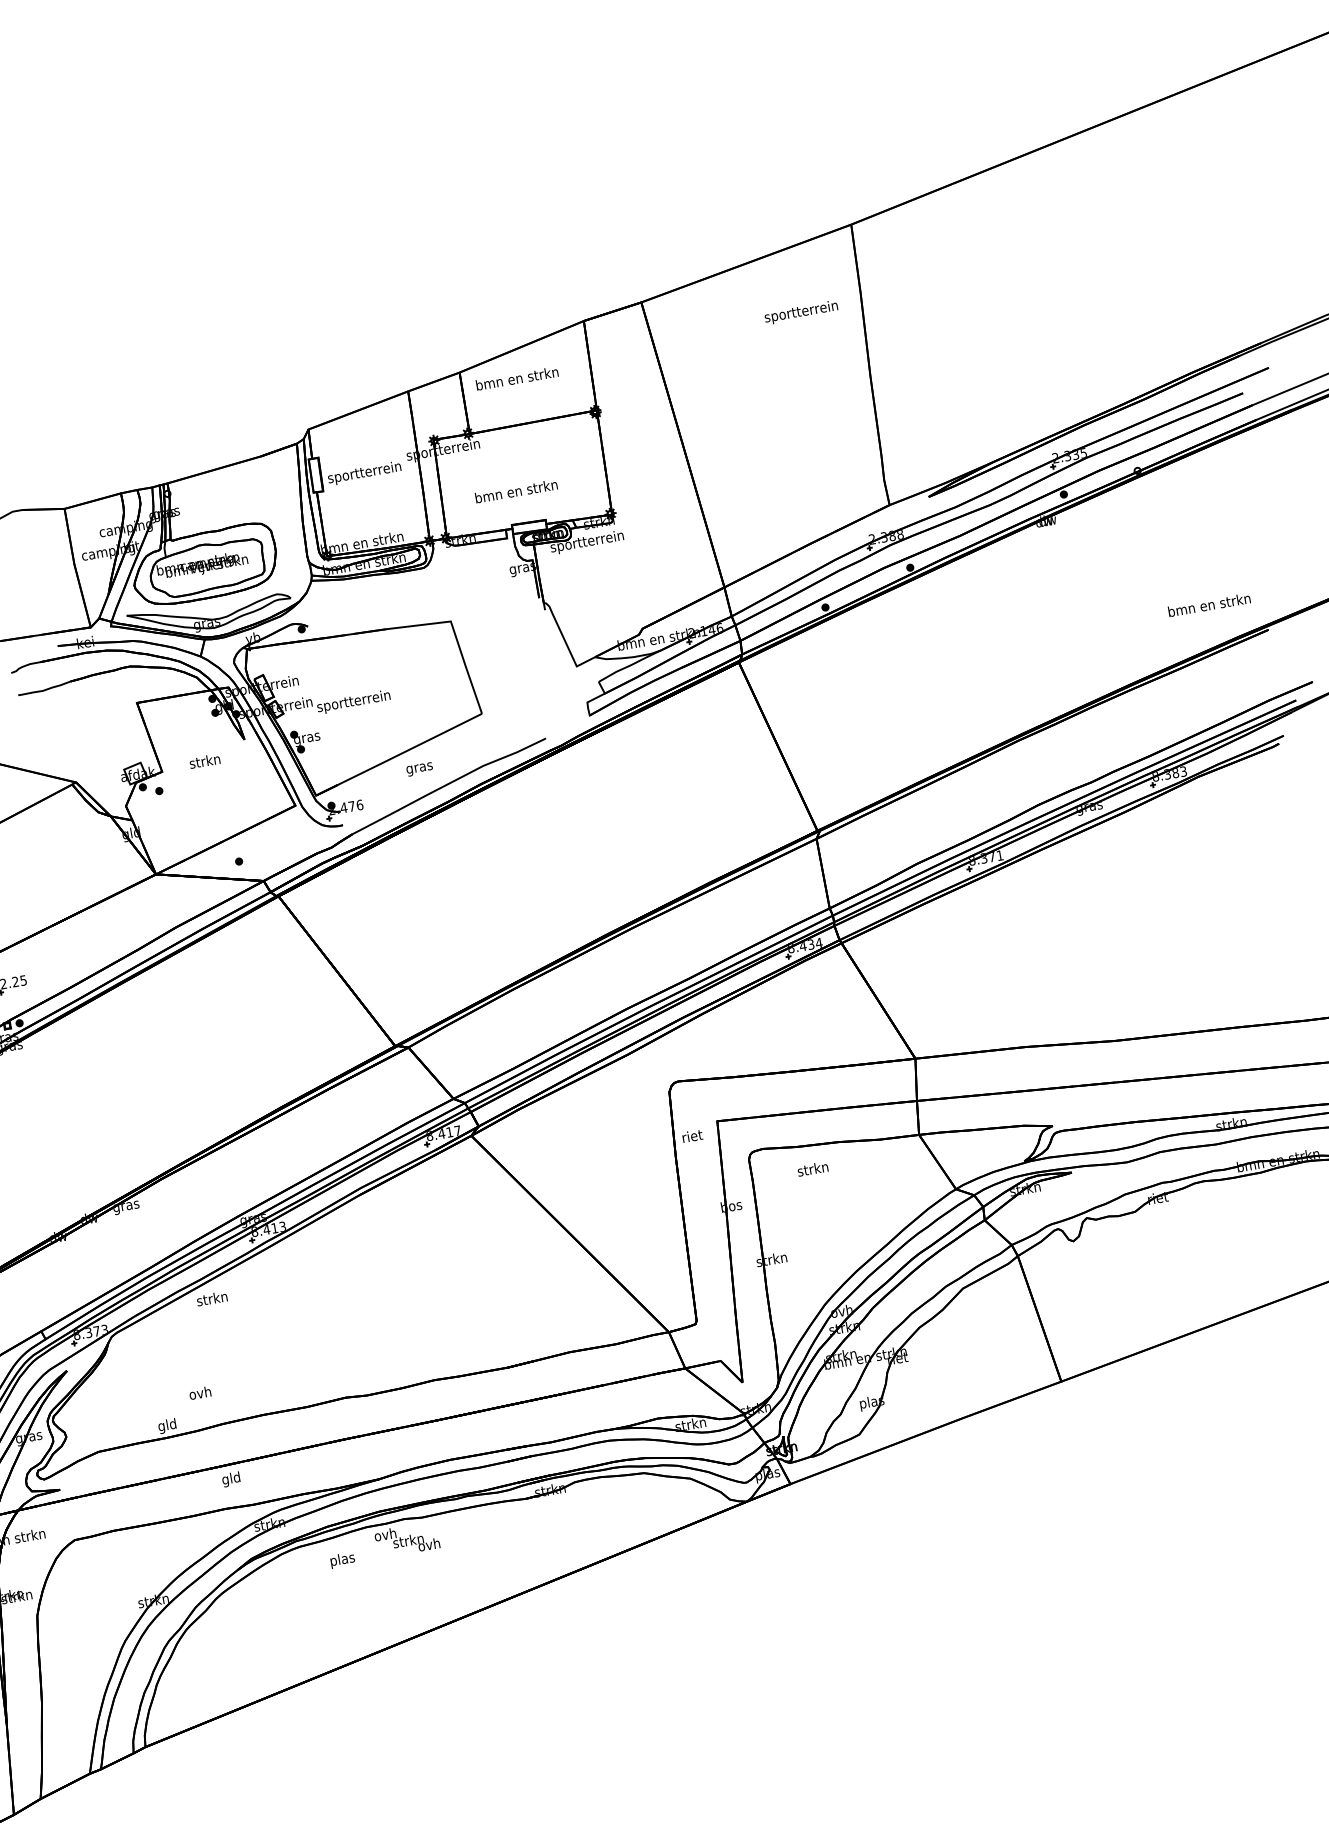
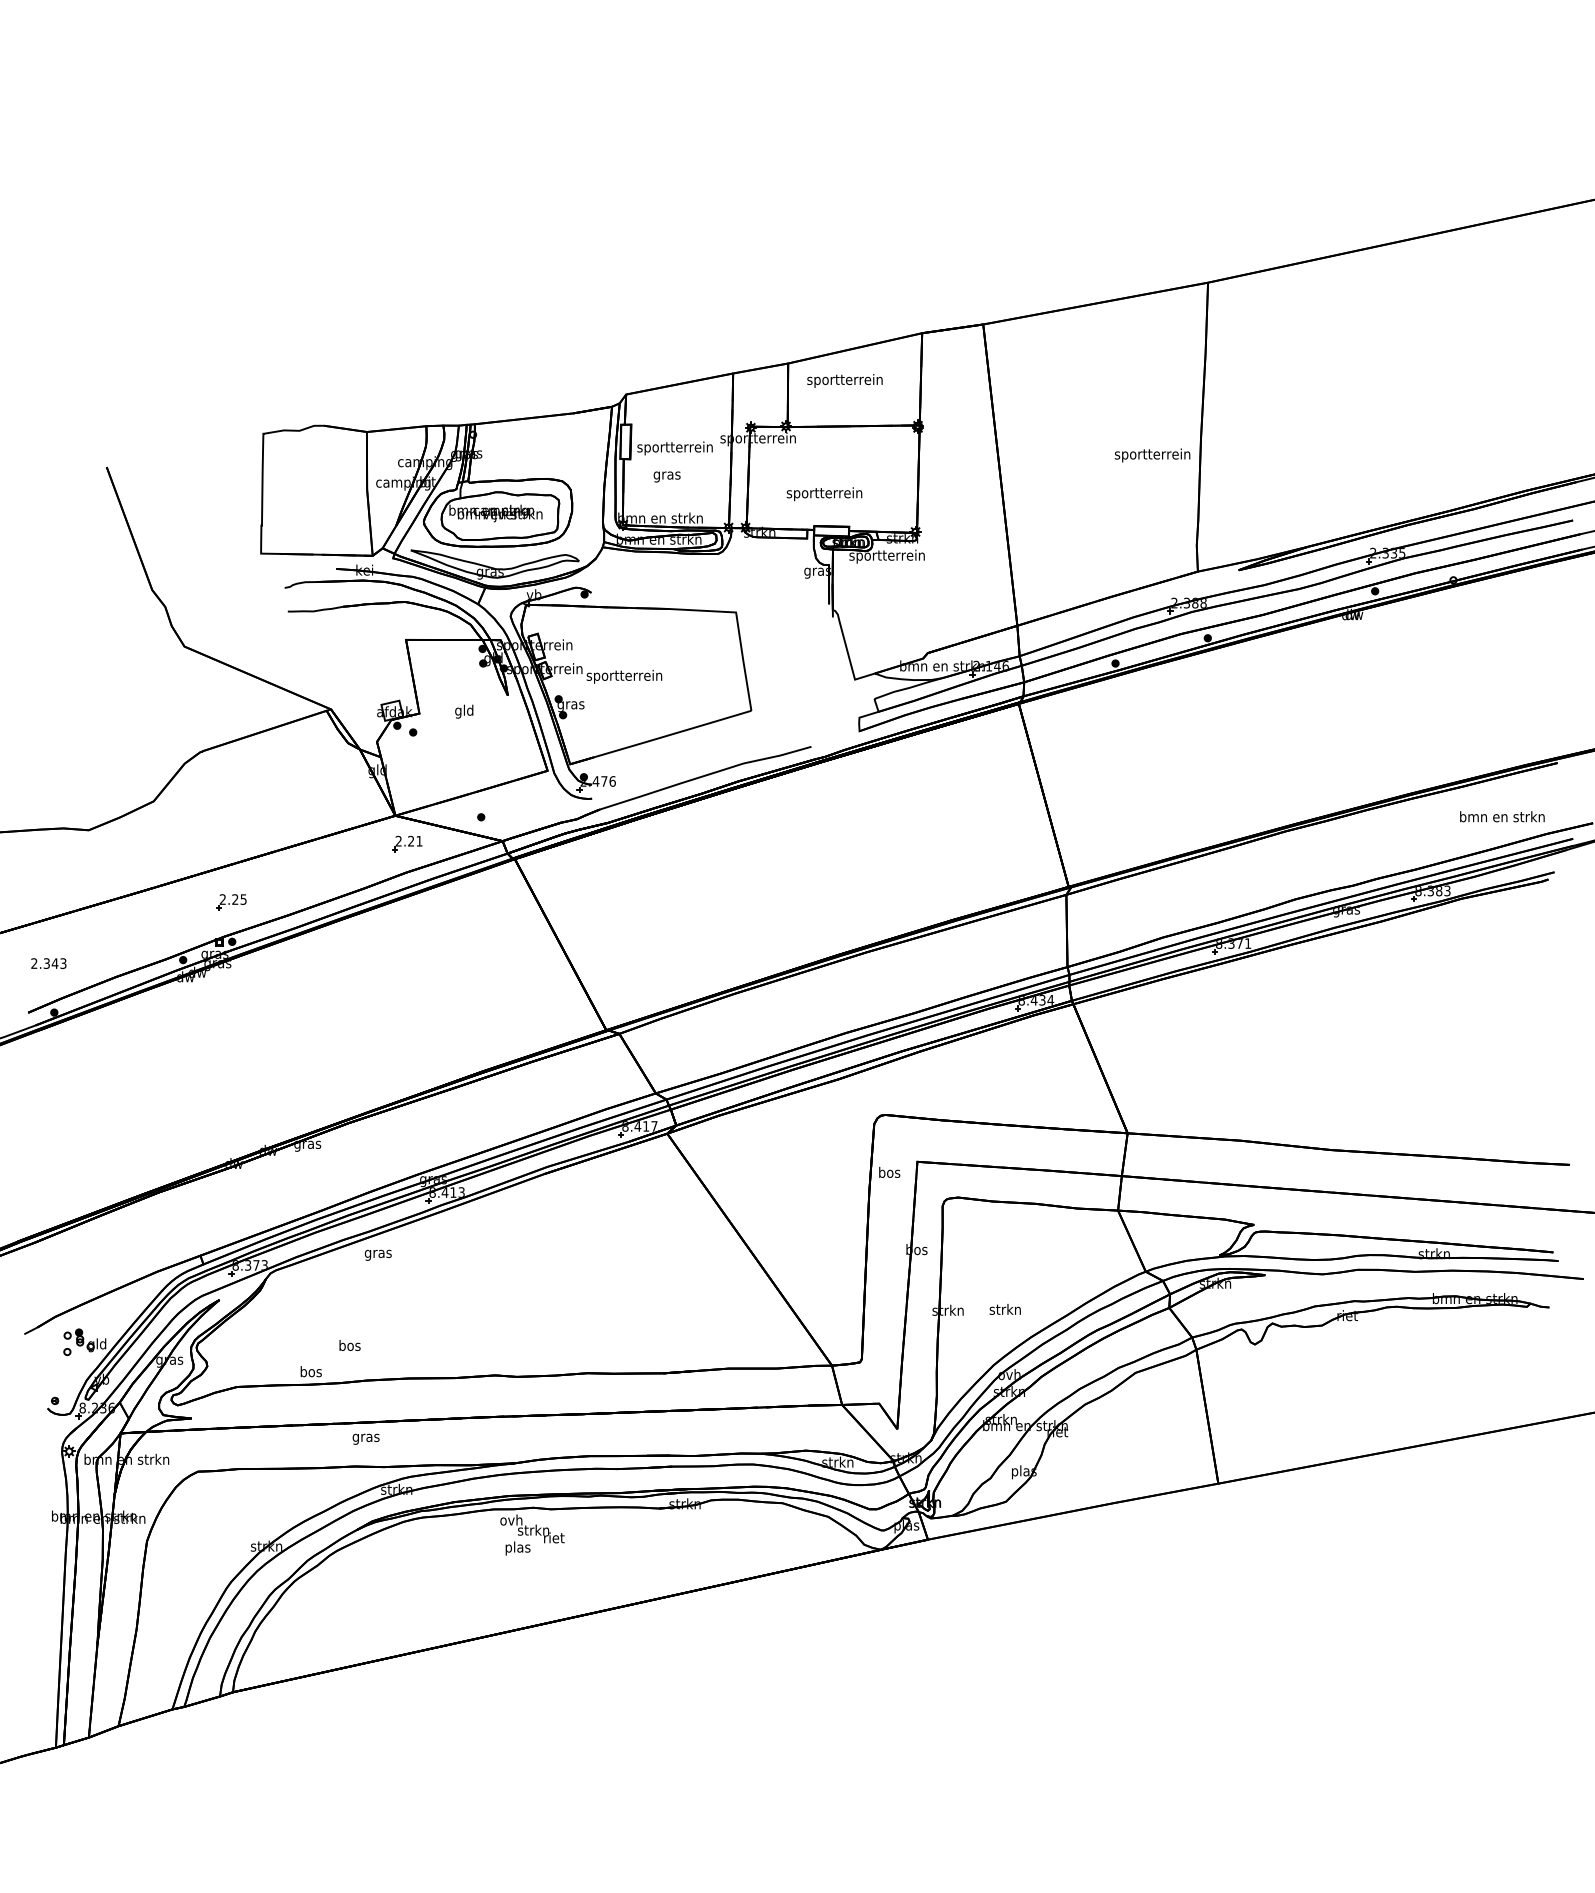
text: (801, 312) -> (1152, 455), moved
text: (516, 379) -> (844, 380), bmn en strkn -> sportterrein
text: (516, 492) -> (824, 494), bmn en strkn -> sportterrein
text: (1209, 604) -> (1502, 816), moved
text: (204, 762) -> (463, 711), strkn -> gld
text: (419, 769) -> (666, 476), moved
part: (172, 899) -> (407, 843), added
text: (692, 1135) -> (889, 1171), riet -> bos
text: (812, 1169) -> (1004, 1309), moved
text: (211, 1299) -> (377, 1253), strkn -> gras
text: (199, 1392) -> (349, 1344), ovh -> bos
text: (167, 1426) -> (310, 1373), gld -> bos
text: (230, 1479) -> (365, 1437), gld -> gras
text: (428, 1544) -> (553, 1537), ovh -> riet
text: (342, 1560) -> (517, 1548), moved

